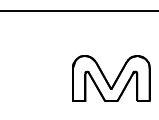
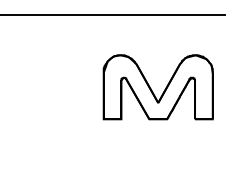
part: (110, 78) -> (157, 87), moved

